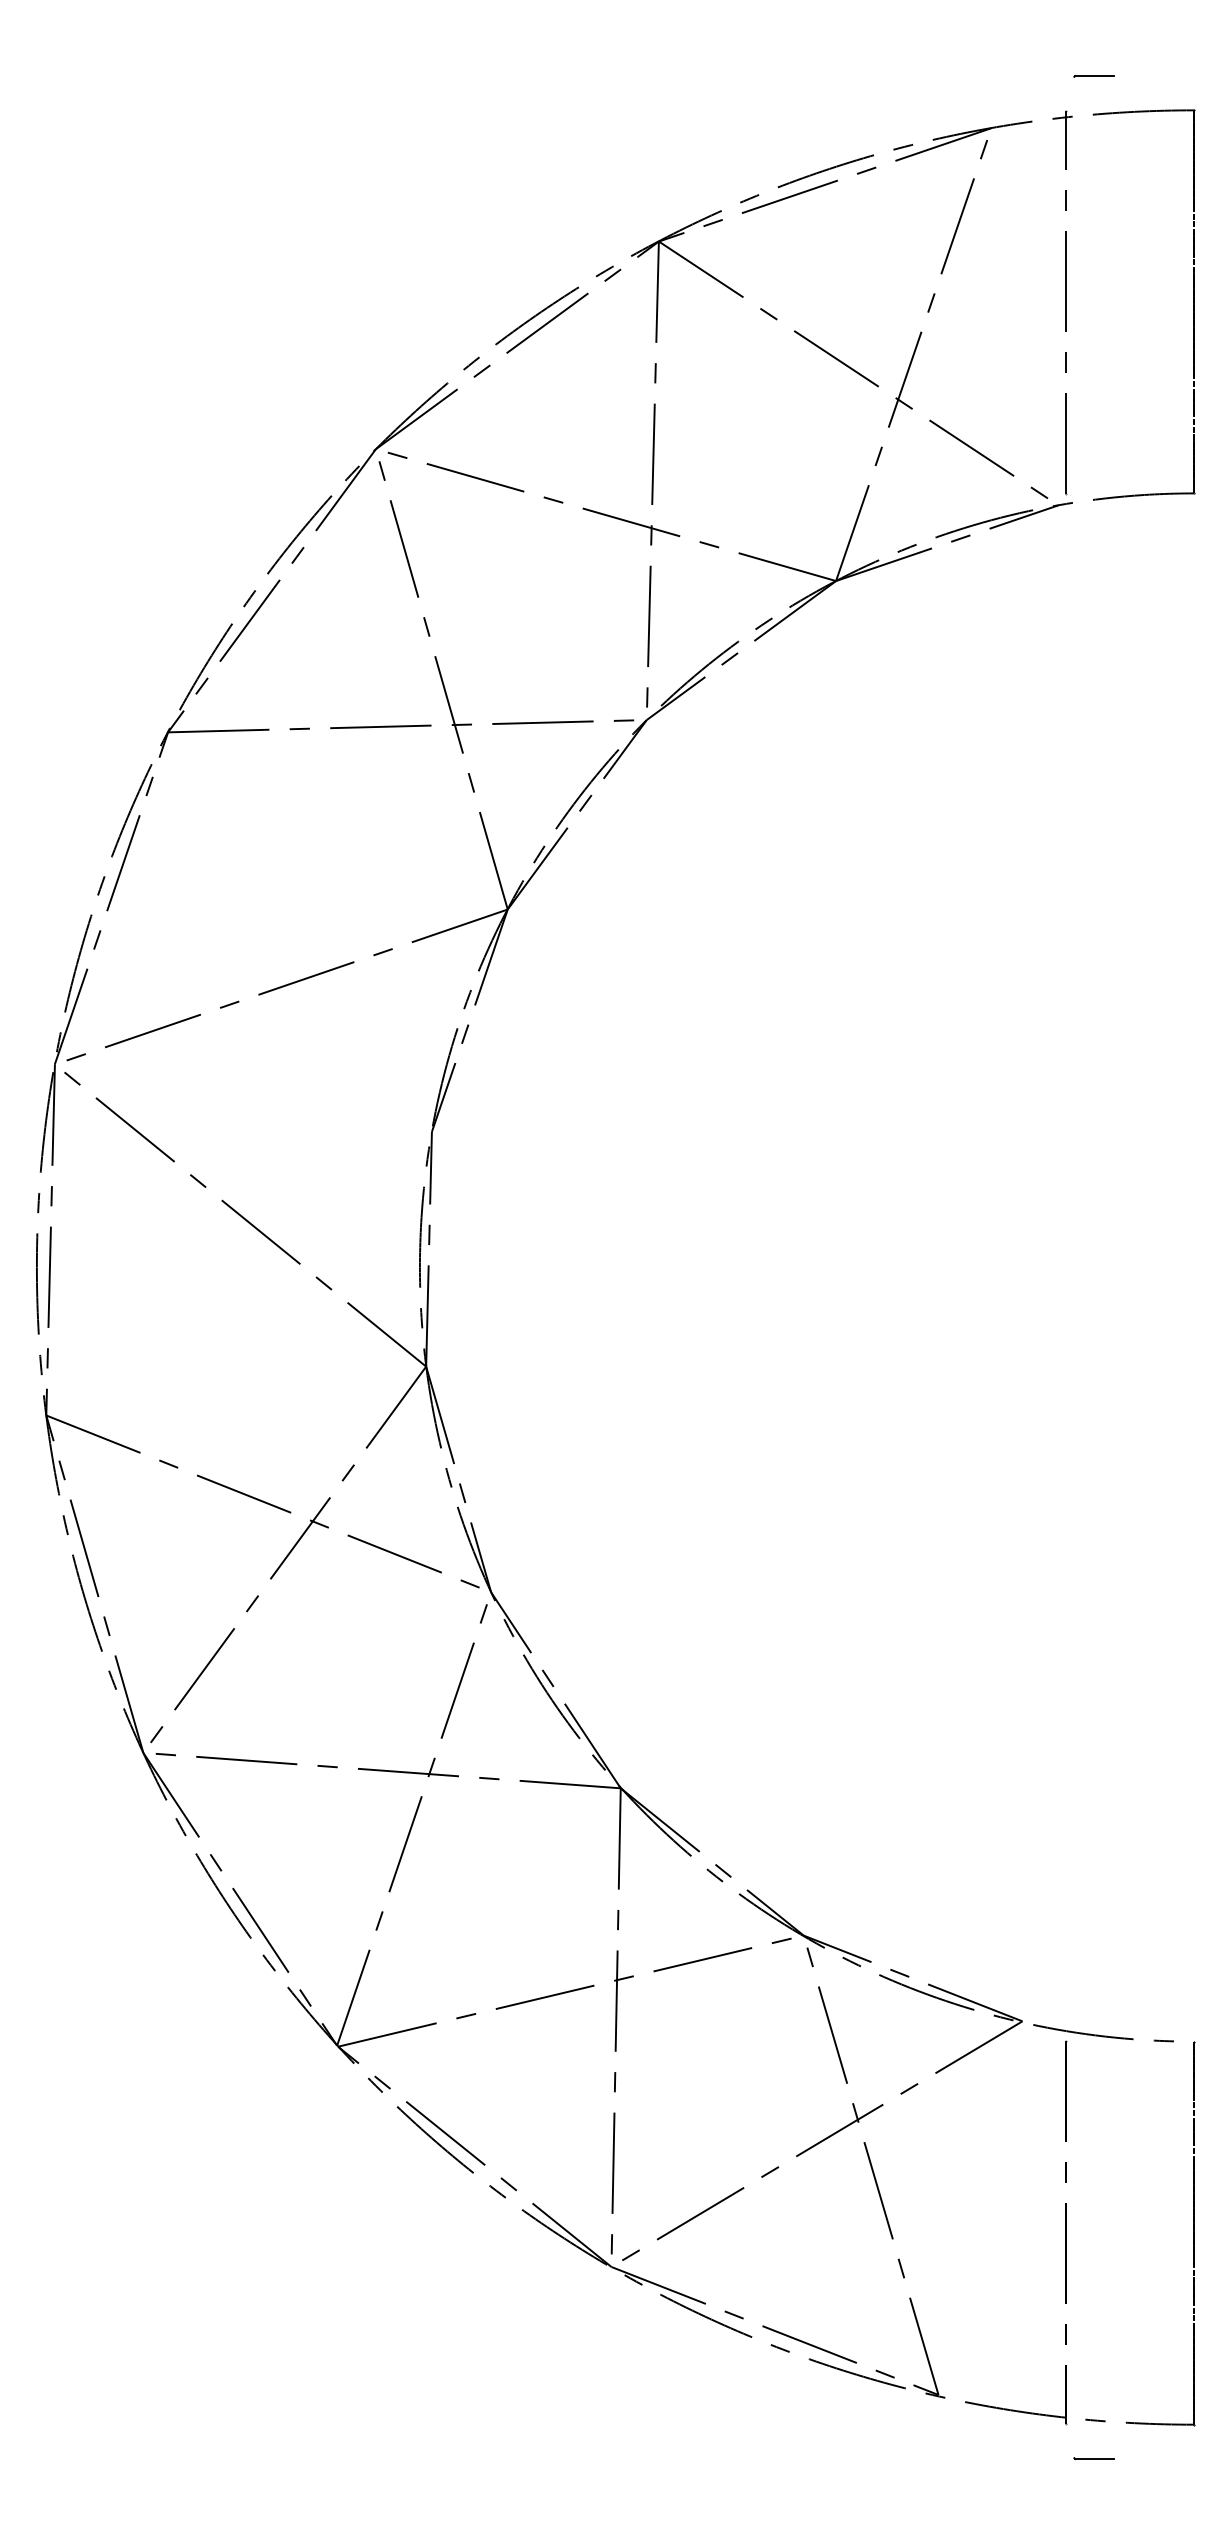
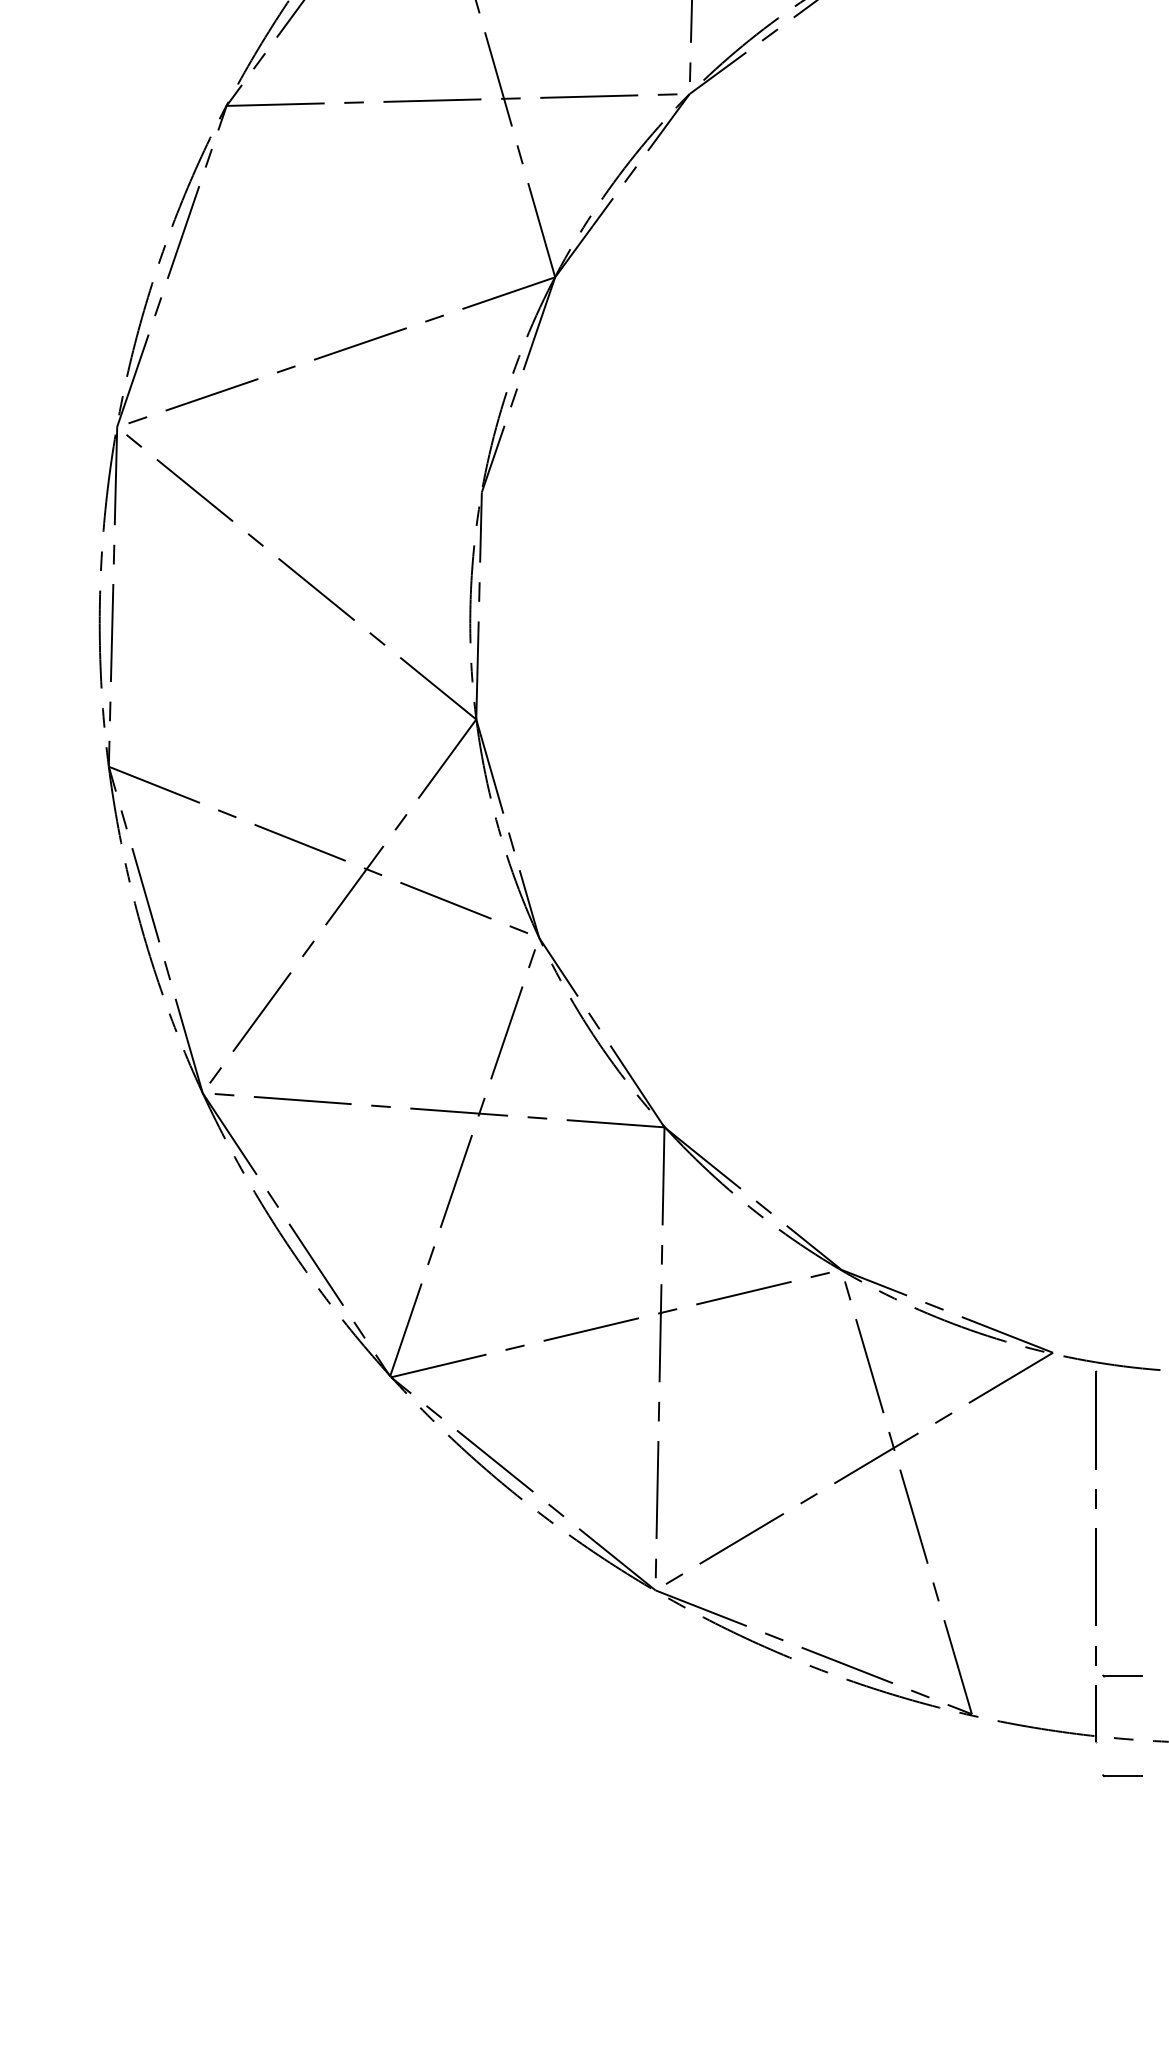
line: (1093, 2355) -> (1121, 1676), added

